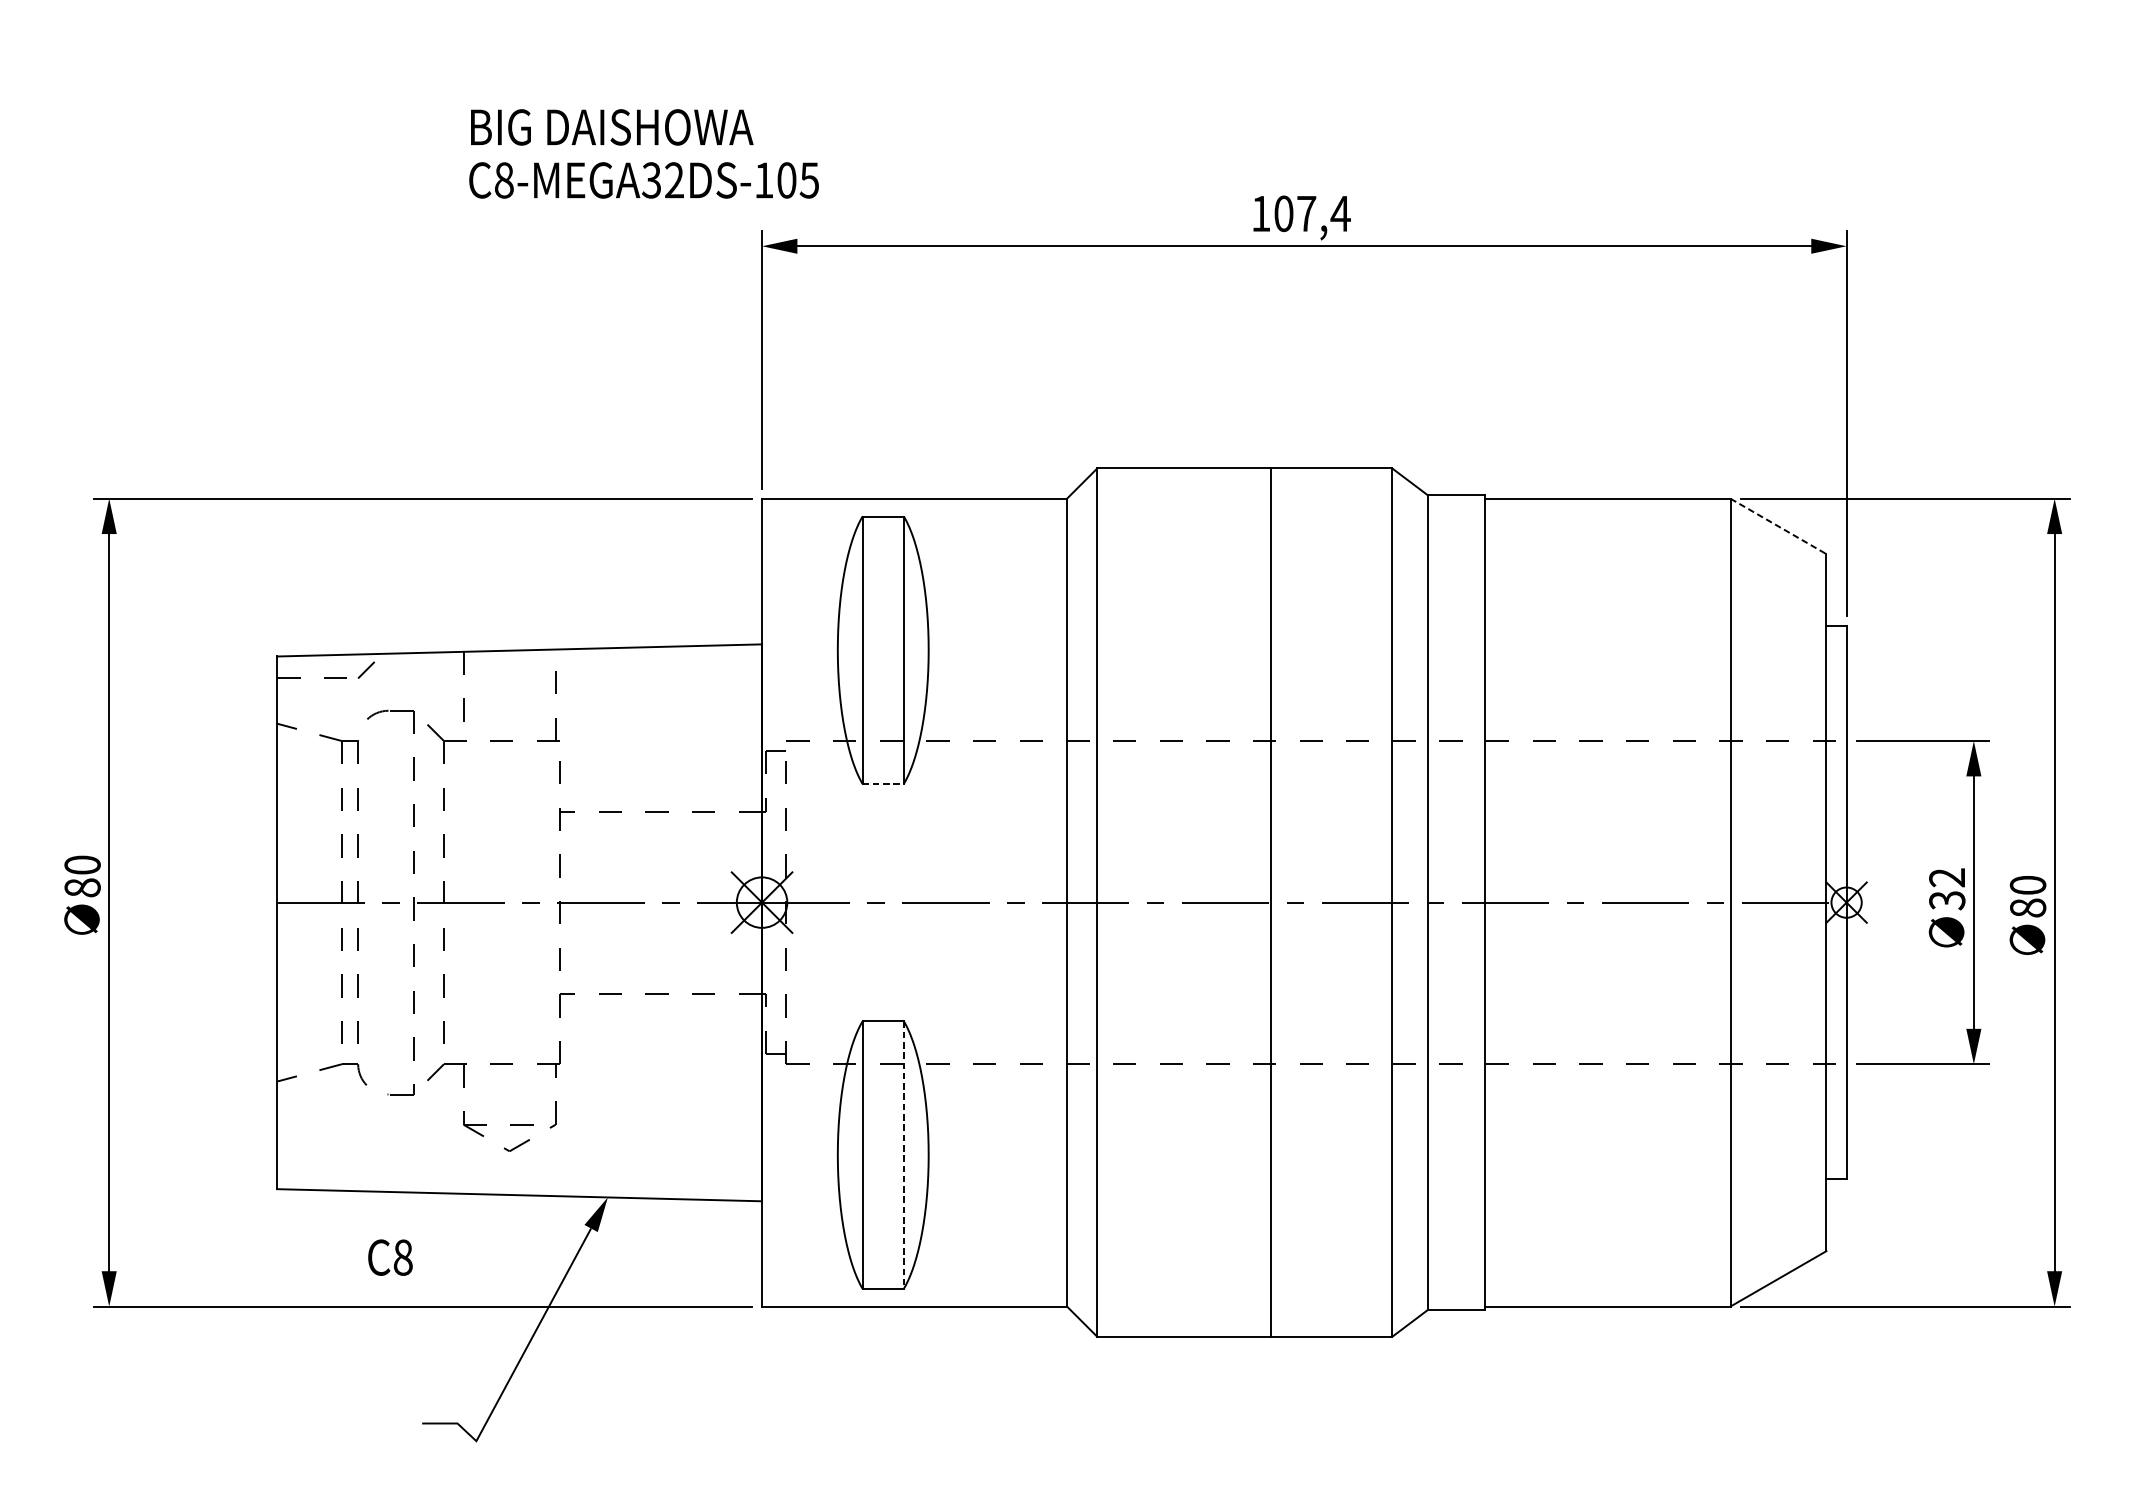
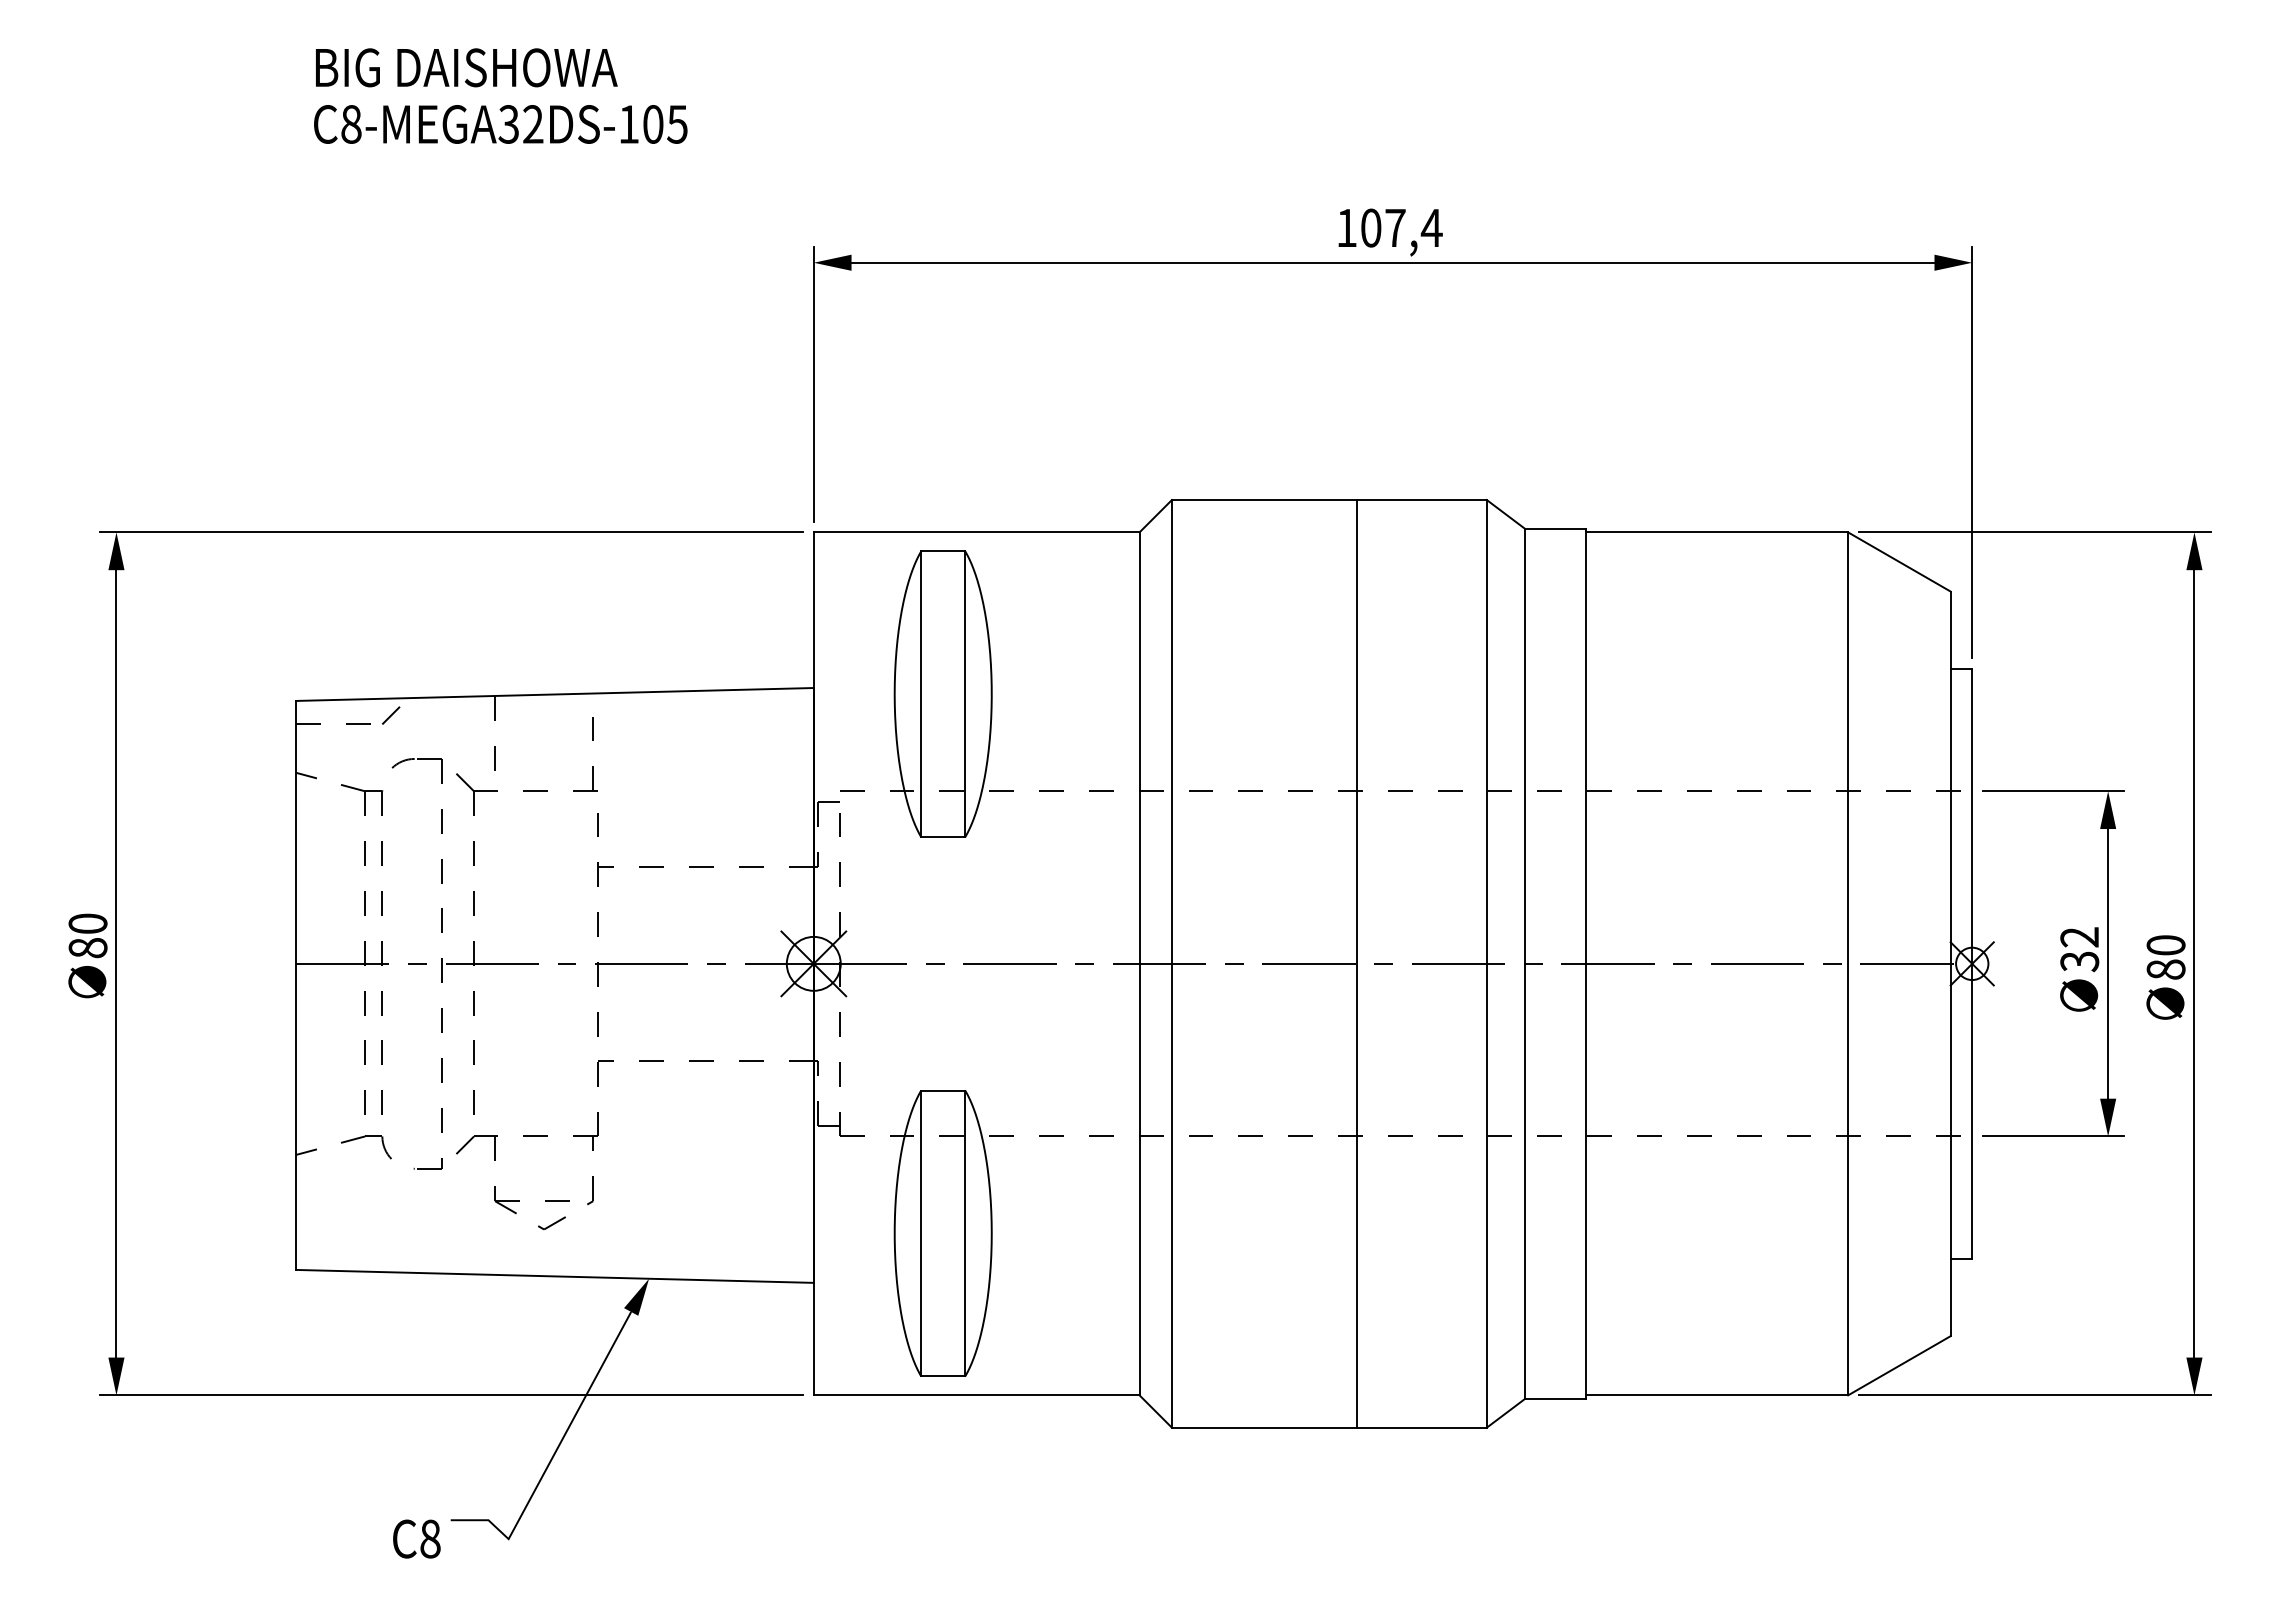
text: (643, 153) -> (500, 95), moved
line: (1778, 526) -> (1899, 562), dashed -> solid
line: (883, 784) -> (943, 837), dashed -> solid
line: (904, 1155) -> (965, 1233), dashed -> solid
text: (390, 1257) -> (416, 1538), moved

